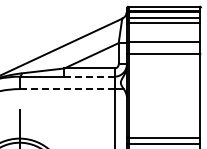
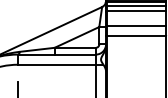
line: (88, 76) -> (74, 54), dashed -> solid
line: (67, 89) -> (57, 65), dashed -> solid

